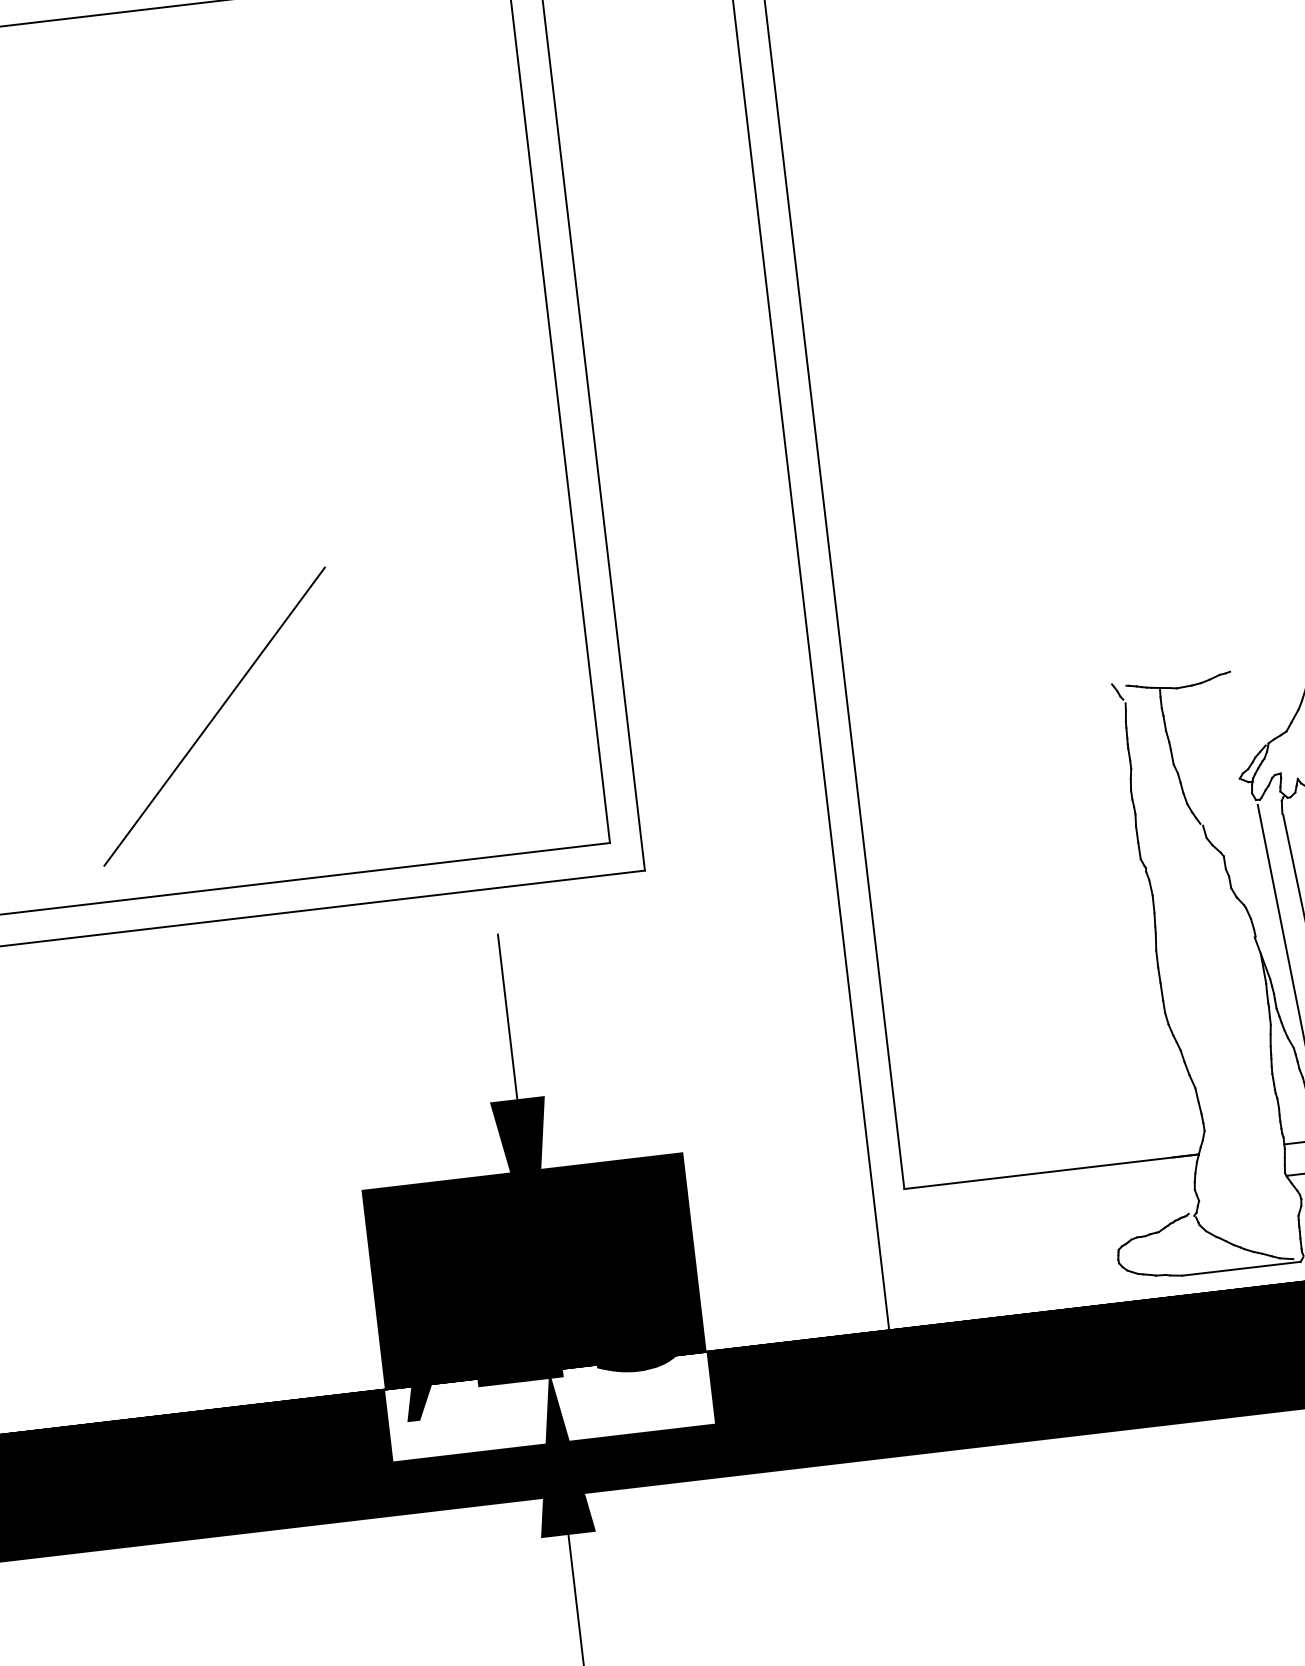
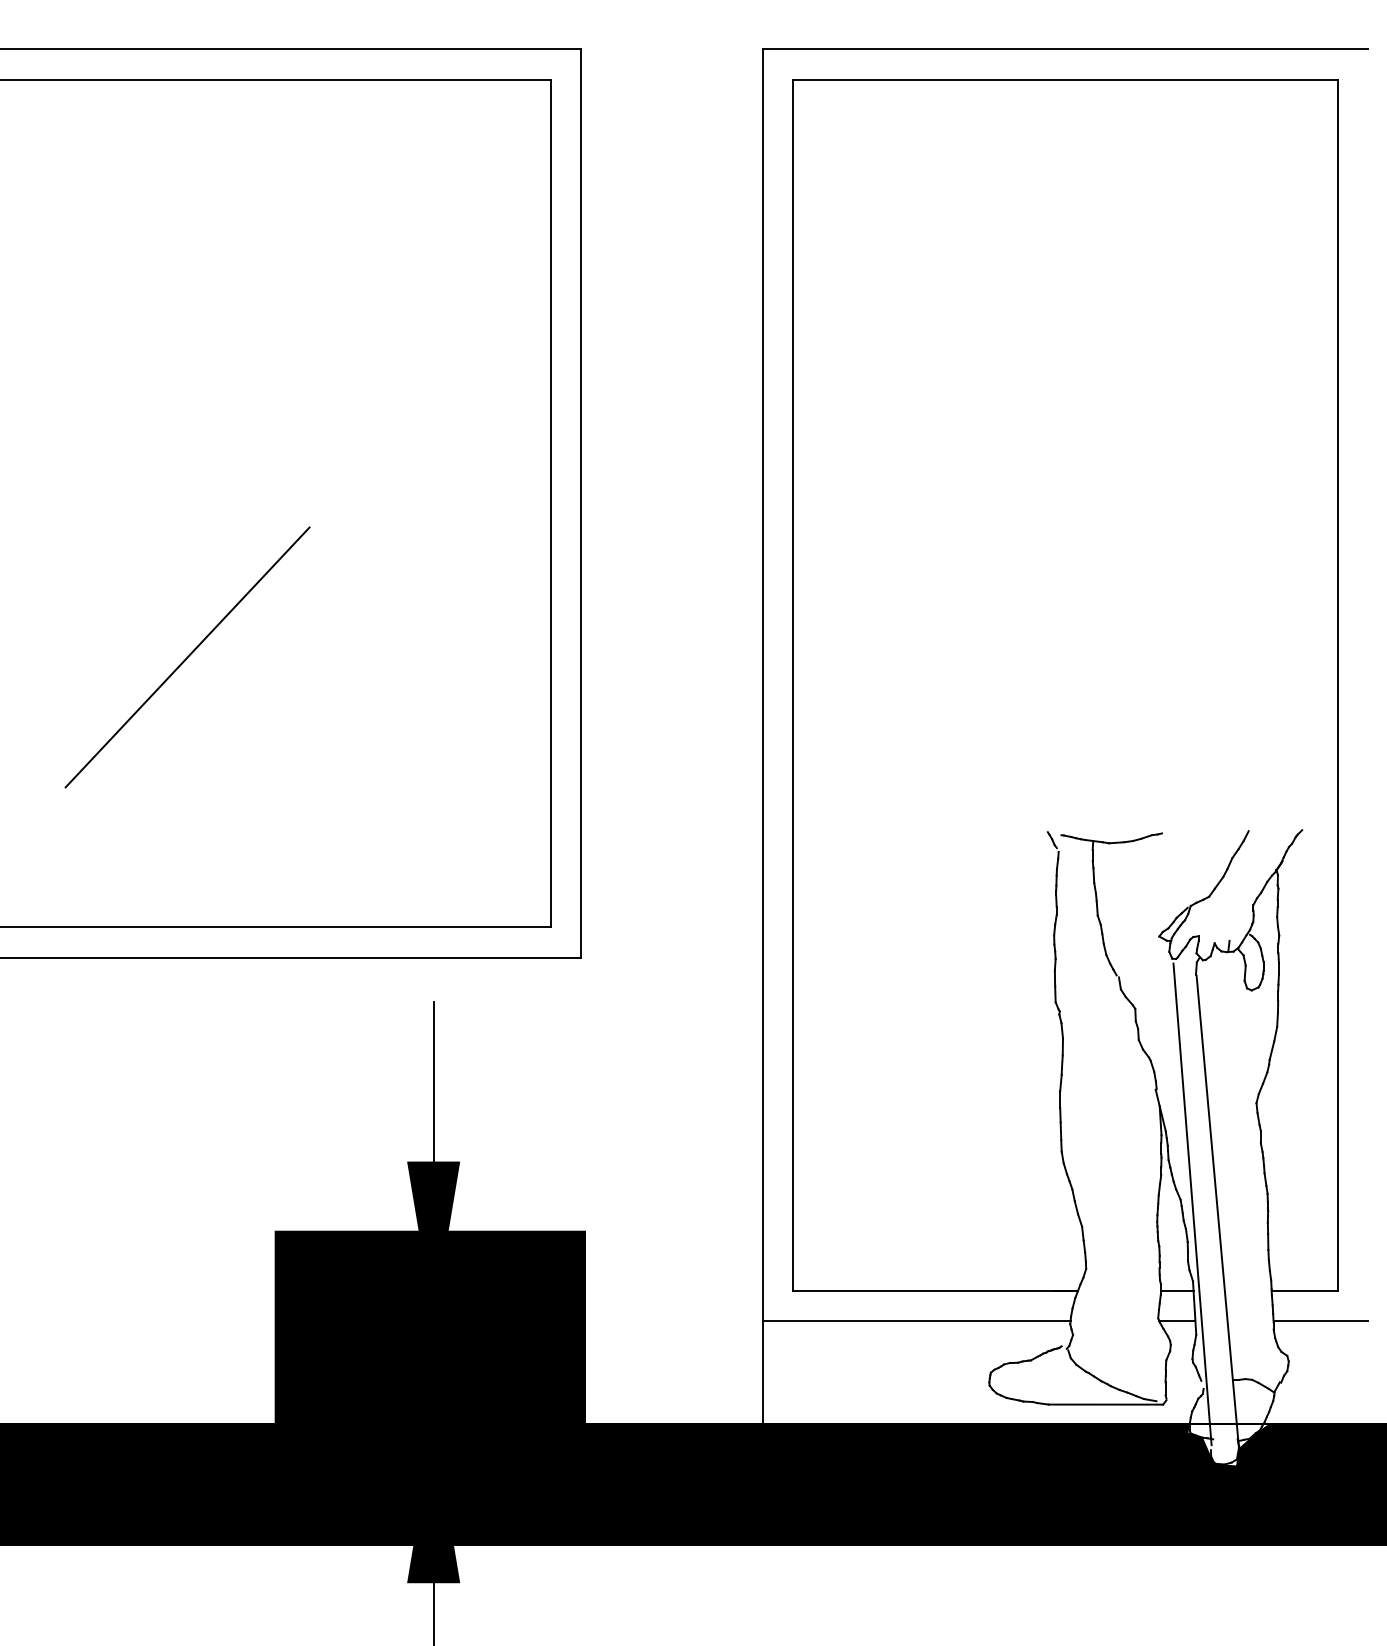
line: (214, 716) -> (187, 657), moved
line: (1035, 1204) -> (916, 1320), added

